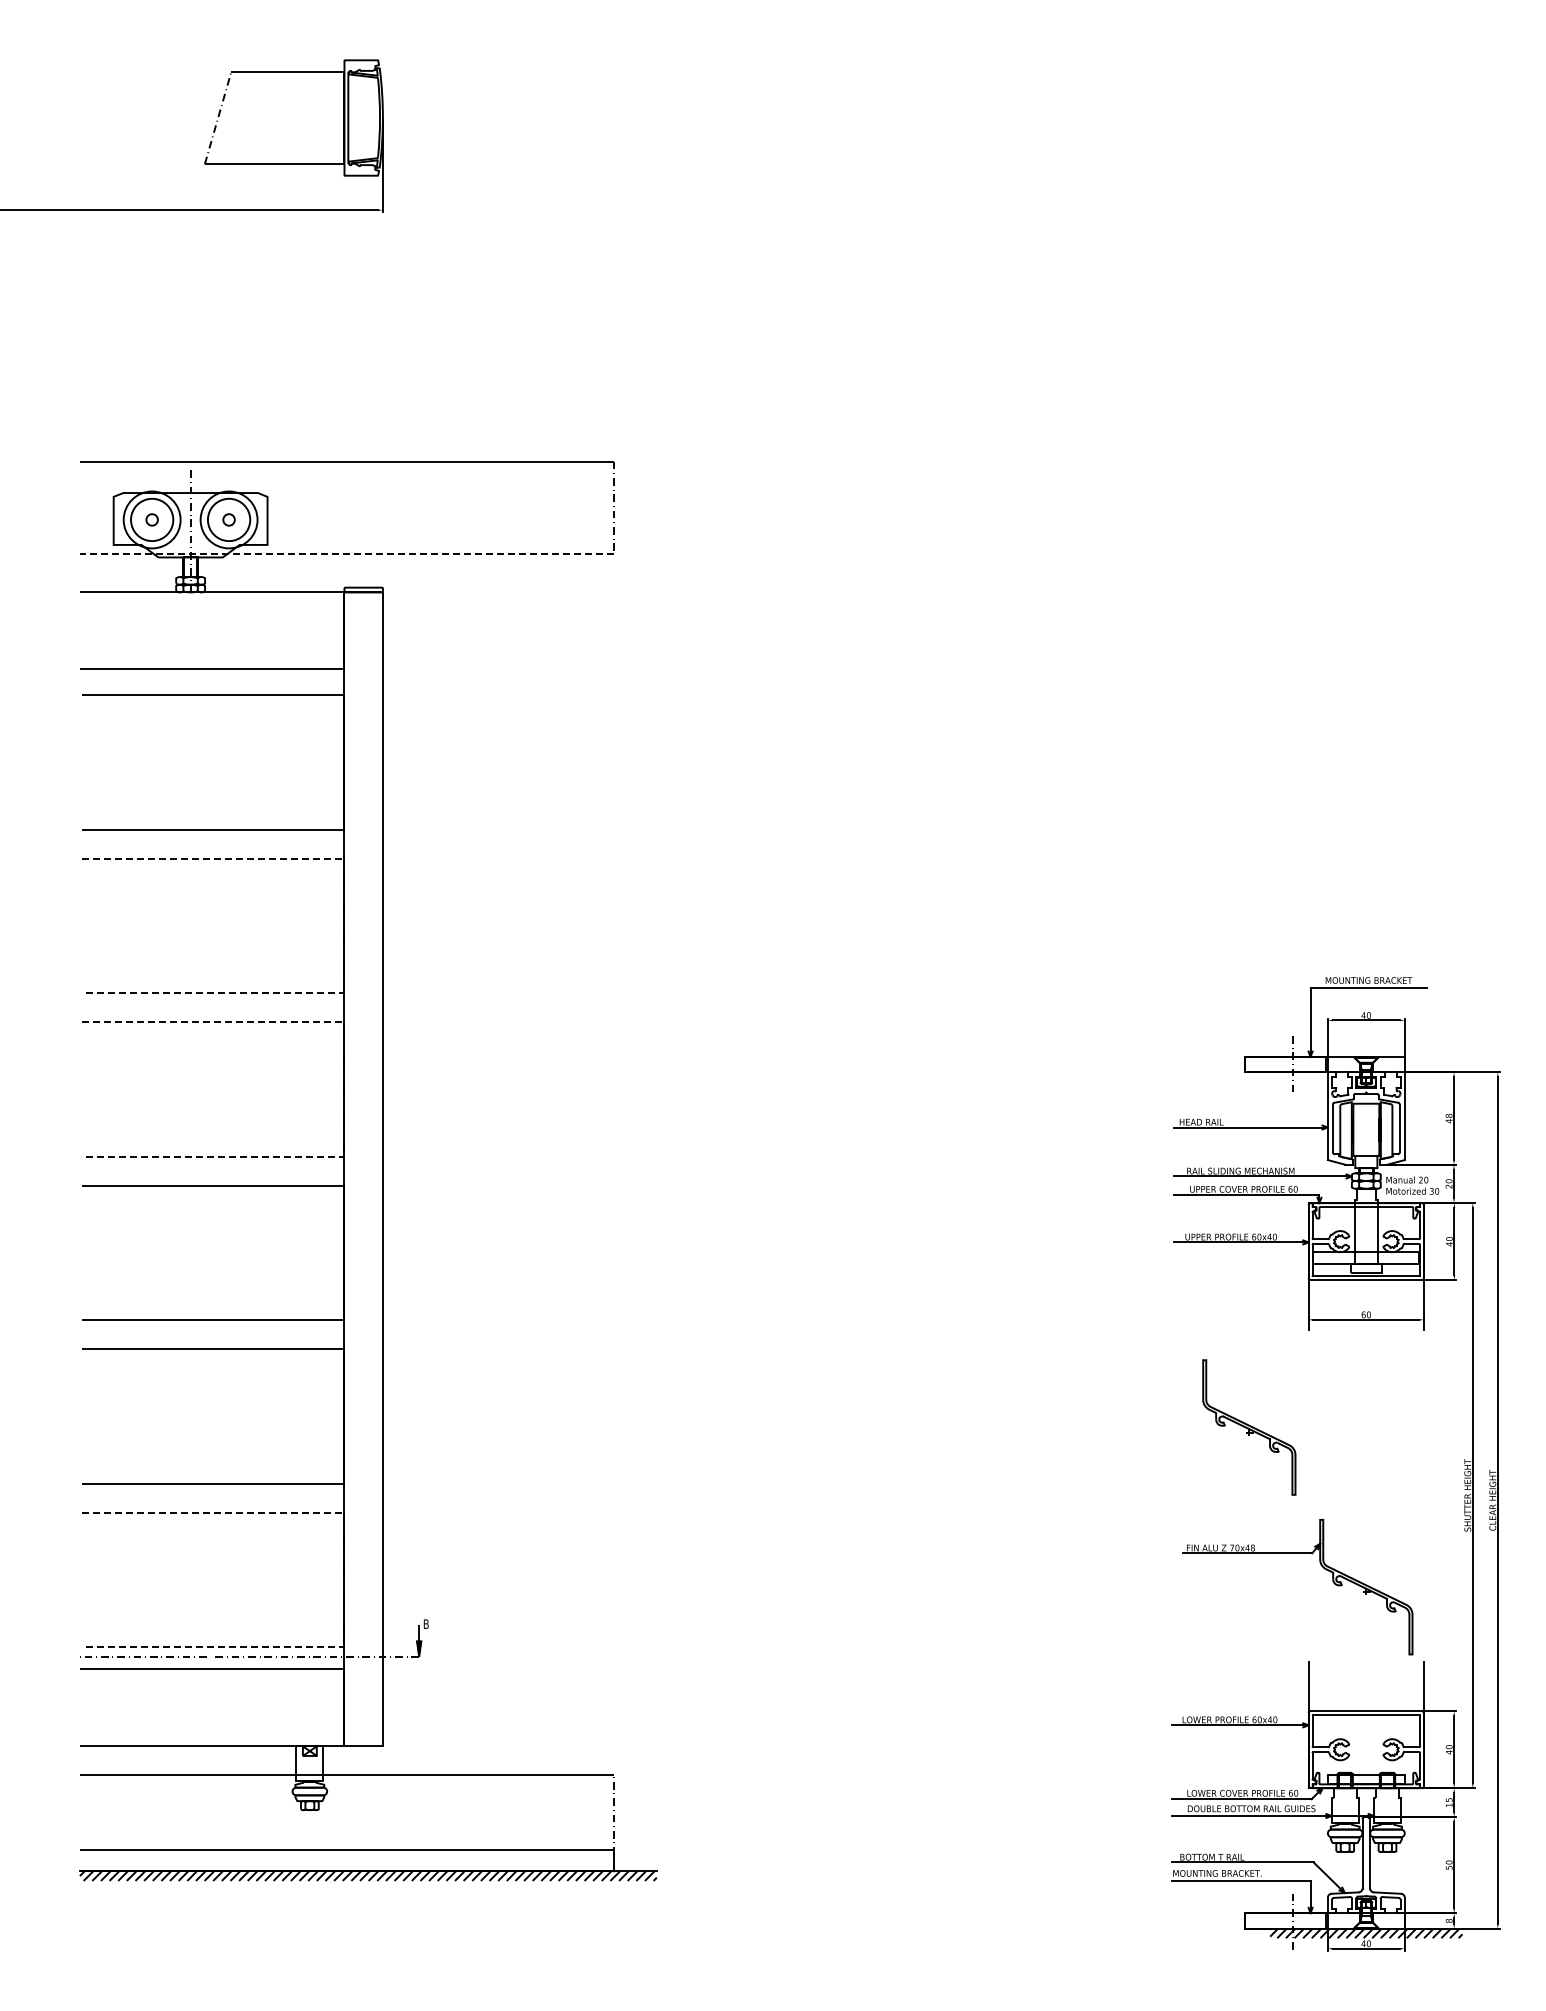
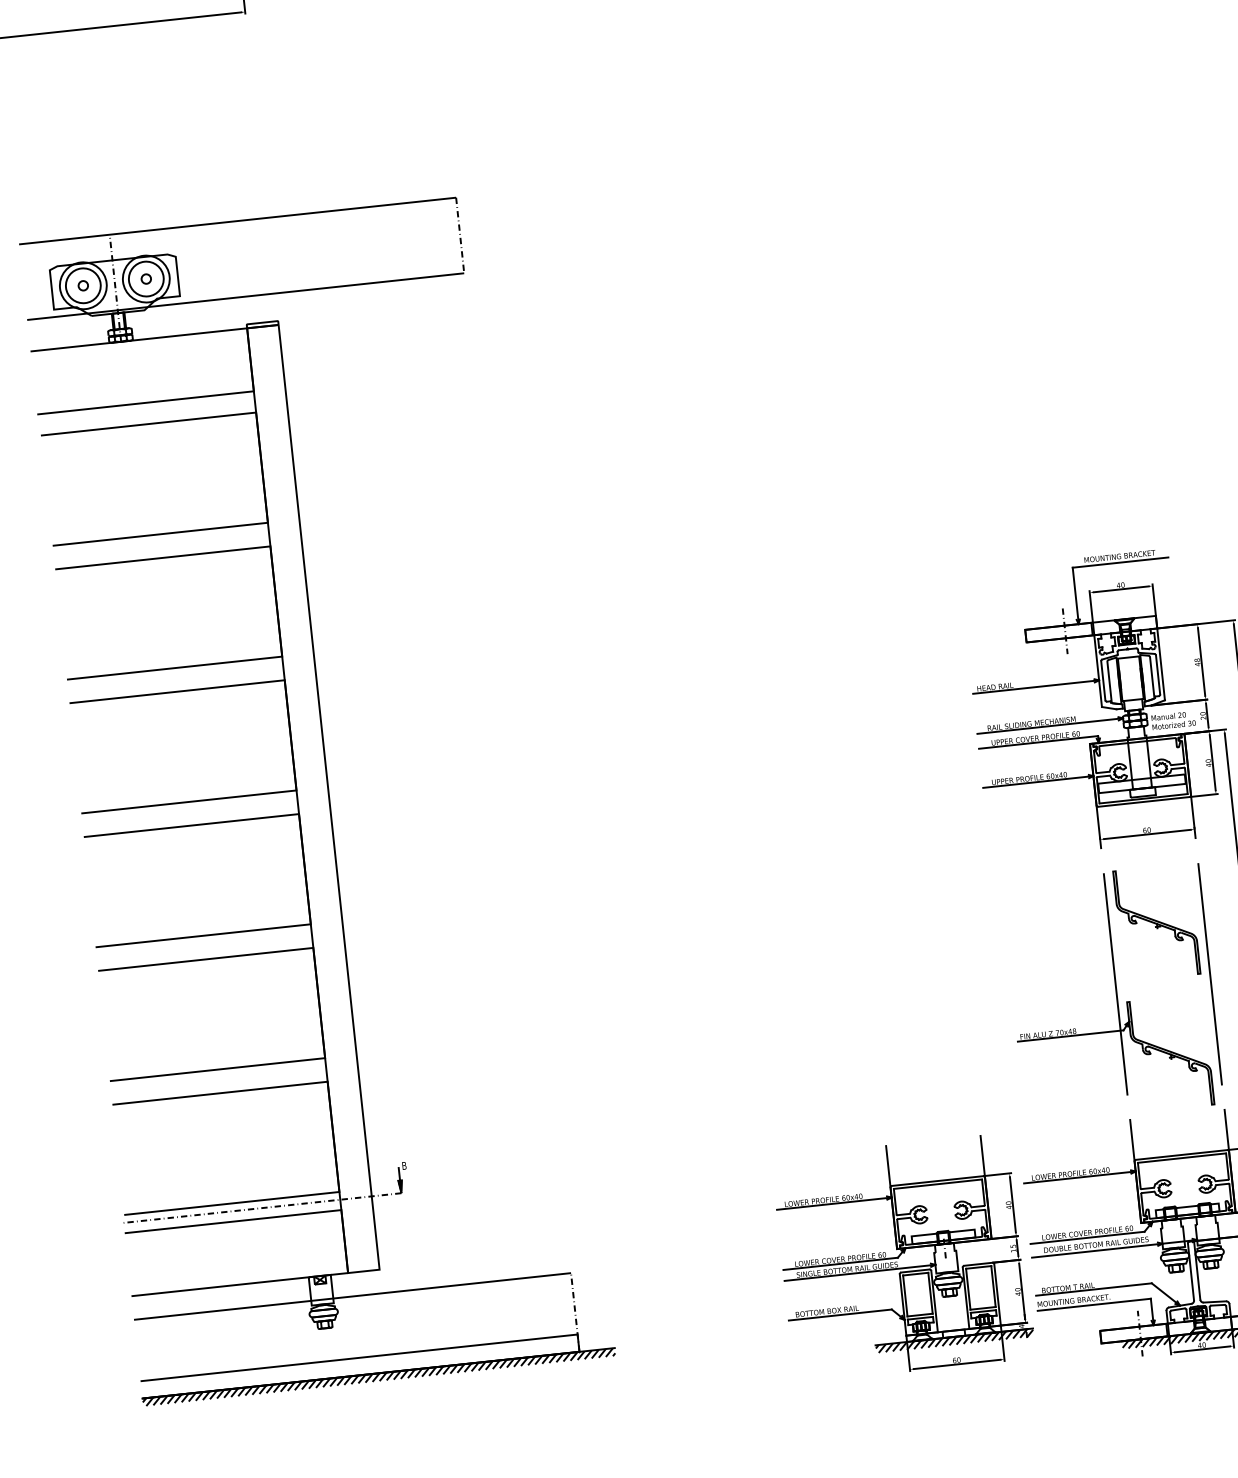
line: (346, 553) -> (245, 296), dashed -> solid
line: (344, 926) -> (276, 601), dashed -> solid
line: (344, 1090) -> (290, 736), dashed -> solid
part: (1249, 1427) -> (1156, 922), moved
line: (1308, 1496) -> (1115, 984), added
line: (1424, 1496) -> (1210, 974), added
line: (344, 1580) -> (333, 1137), dashed -> solid
part: (1017, 1799) -> (903, 1257), added

